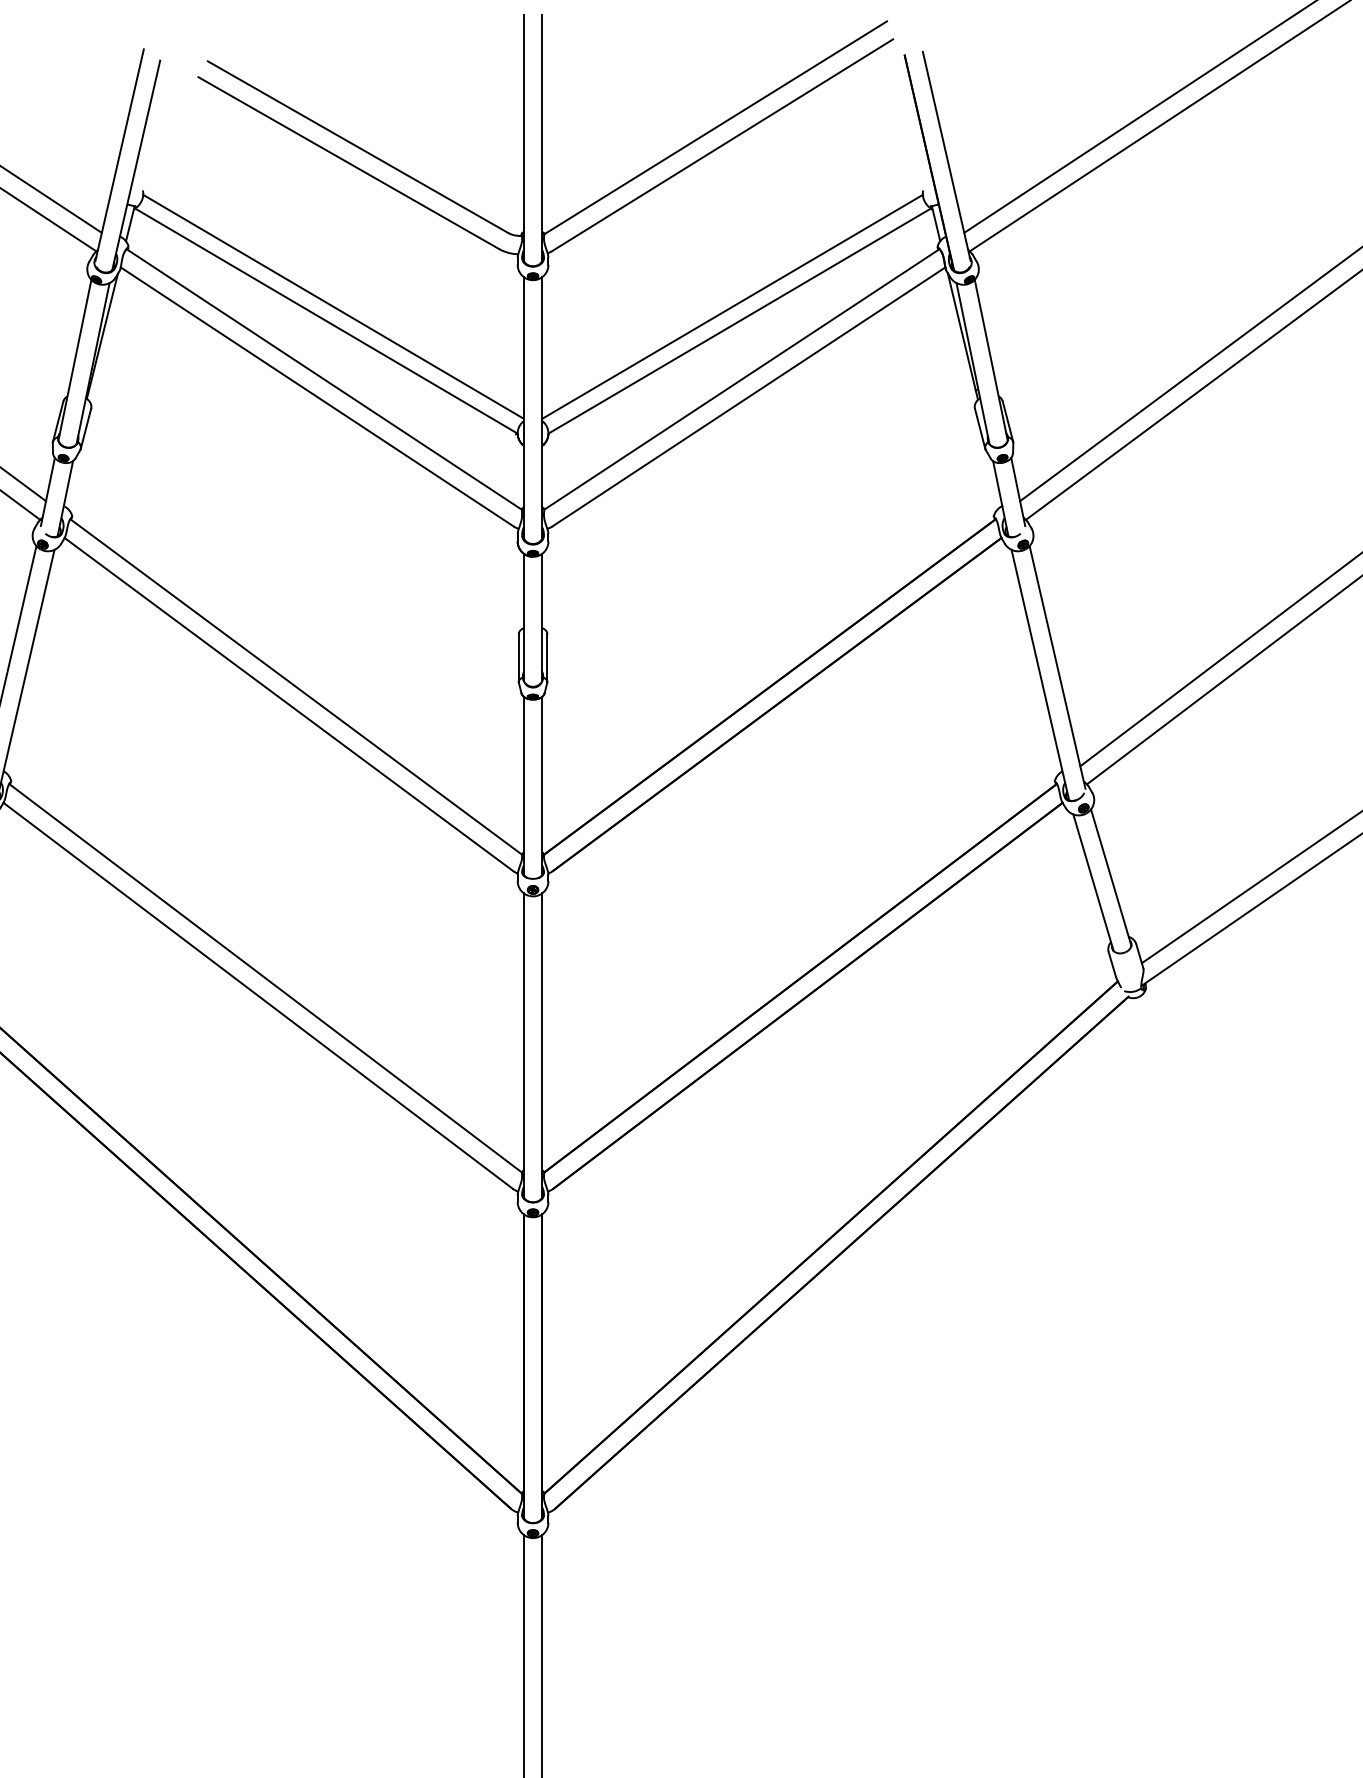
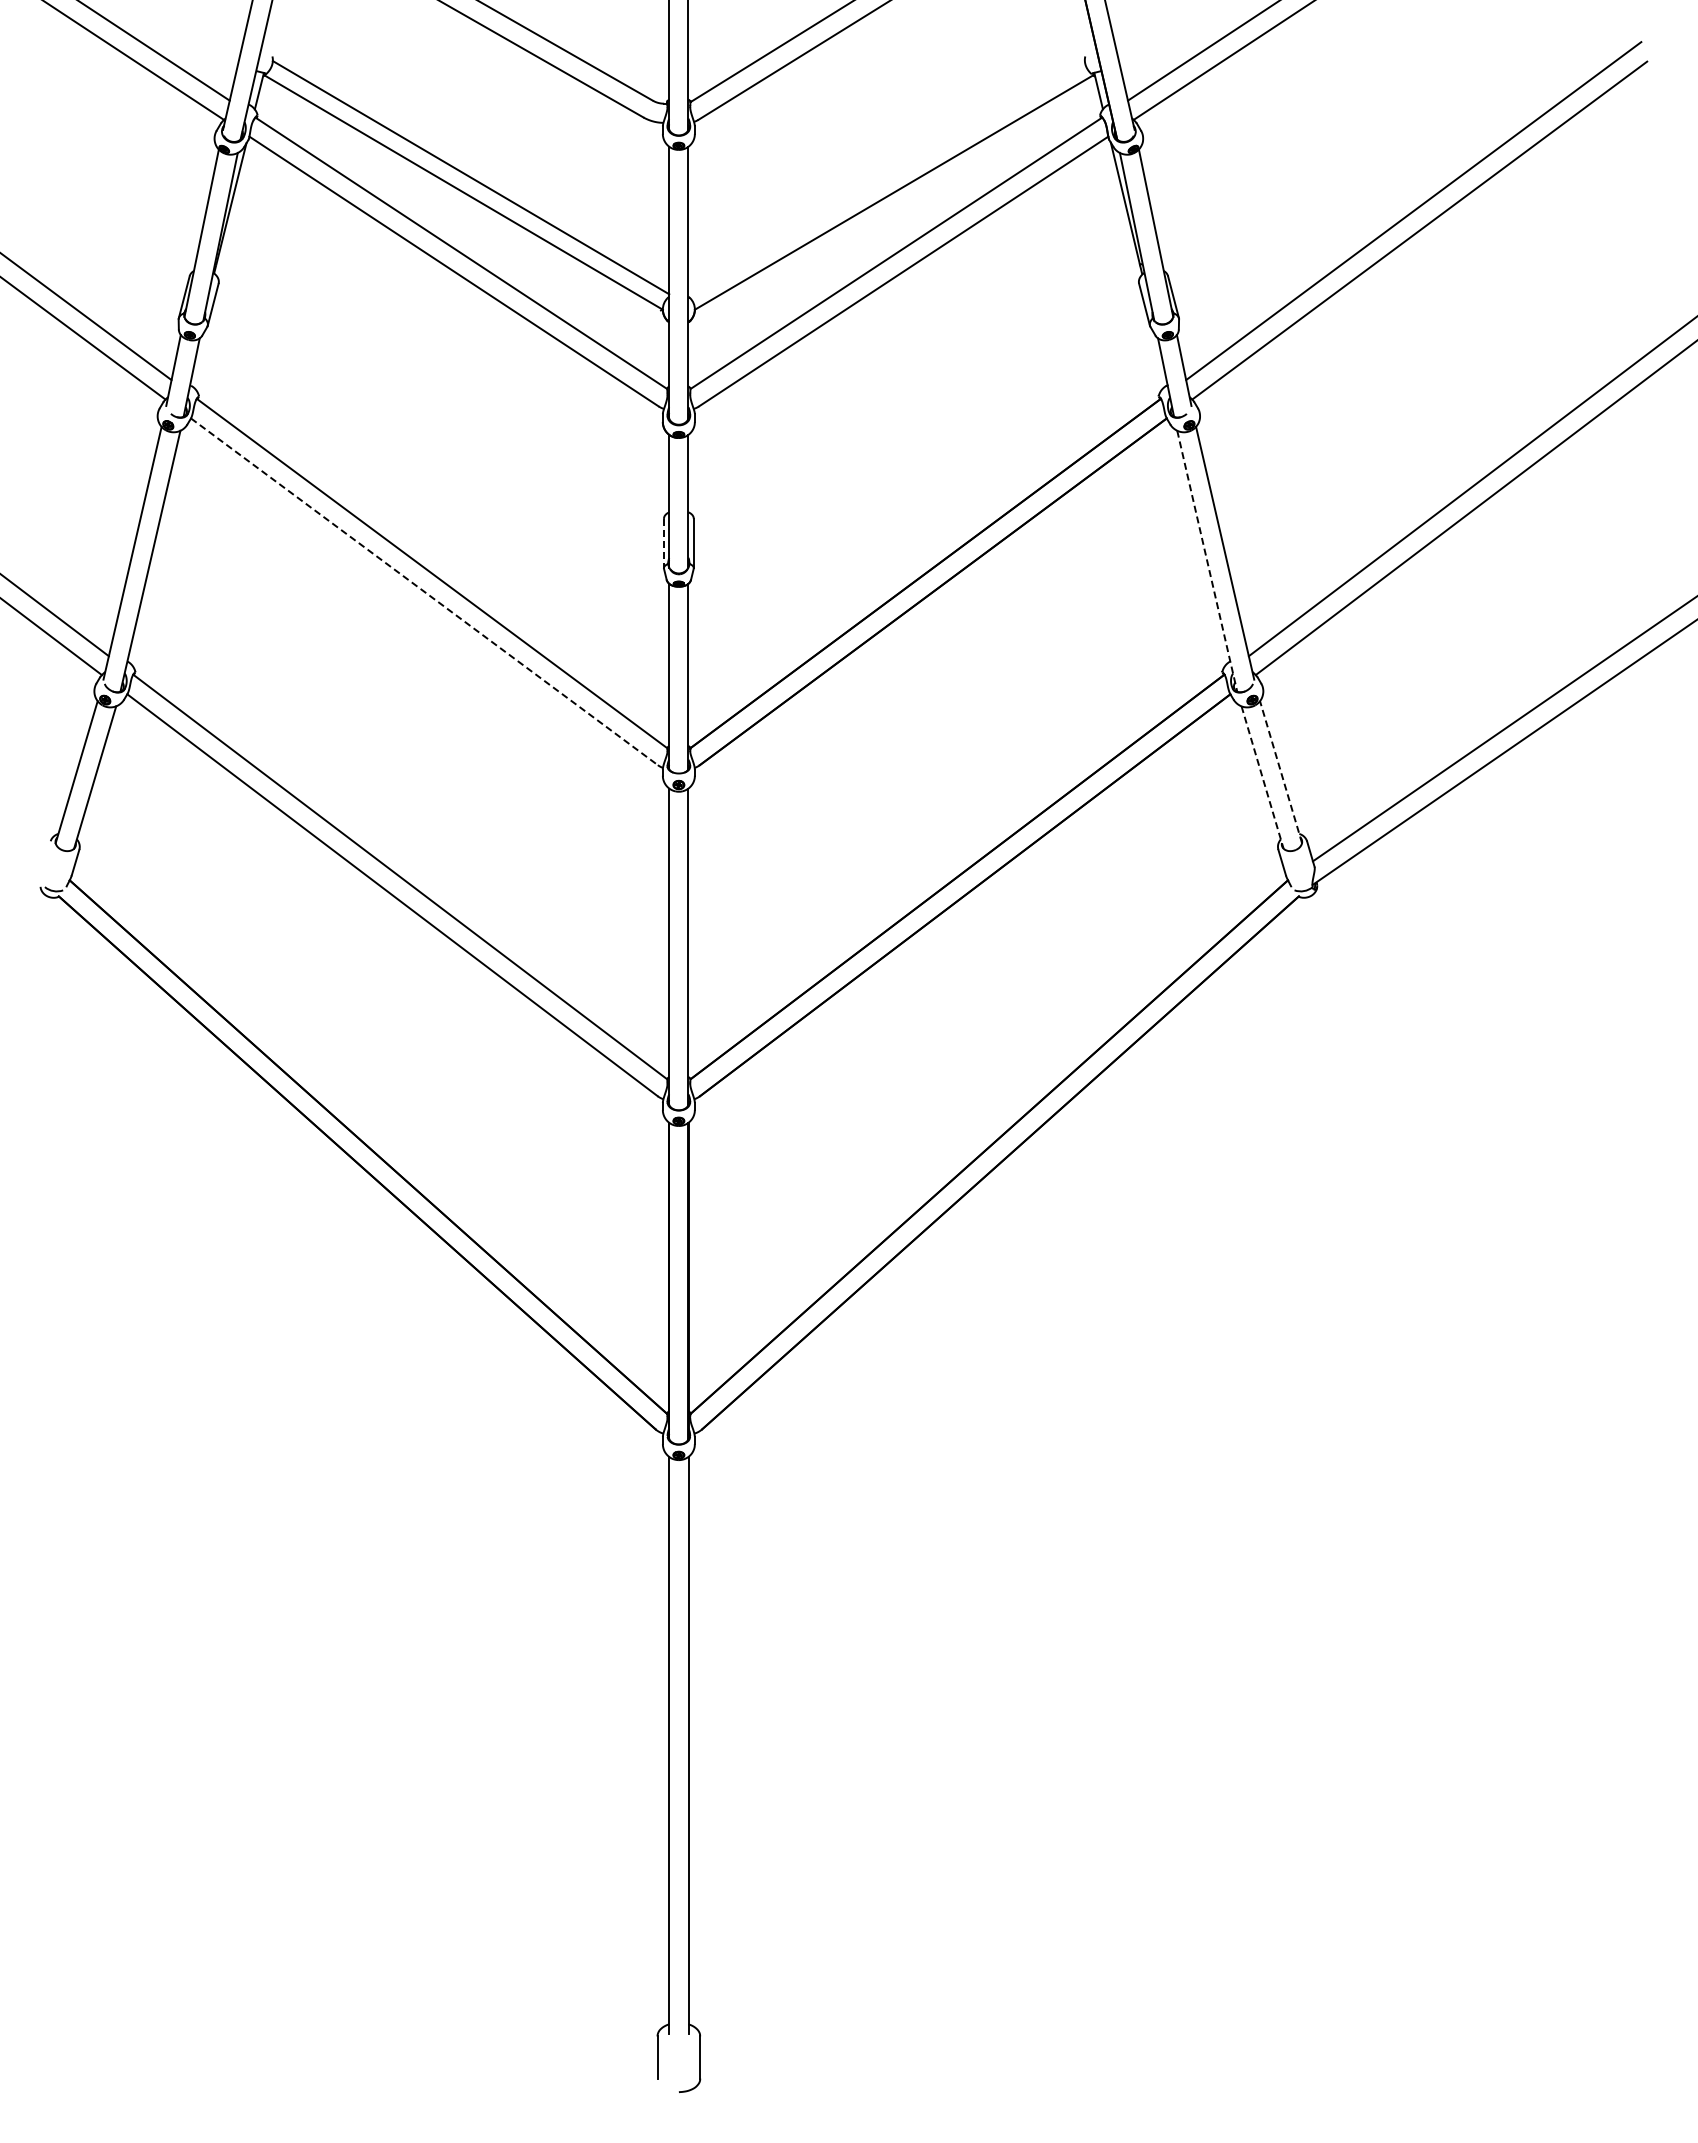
line: (732, 306) -> (886, 177), removed
line: (518, 658) -> (663, 543), solid -> dashed
line: (1040, 675) -> (1207, 561), solid -> dashed
line: (288, 704) -> (424, 591), solid -> dashed
line: (1110, 876) -> (1280, 771), solid -> dashed
line: (1093, 882) -> (1262, 777), solid -> dashed

